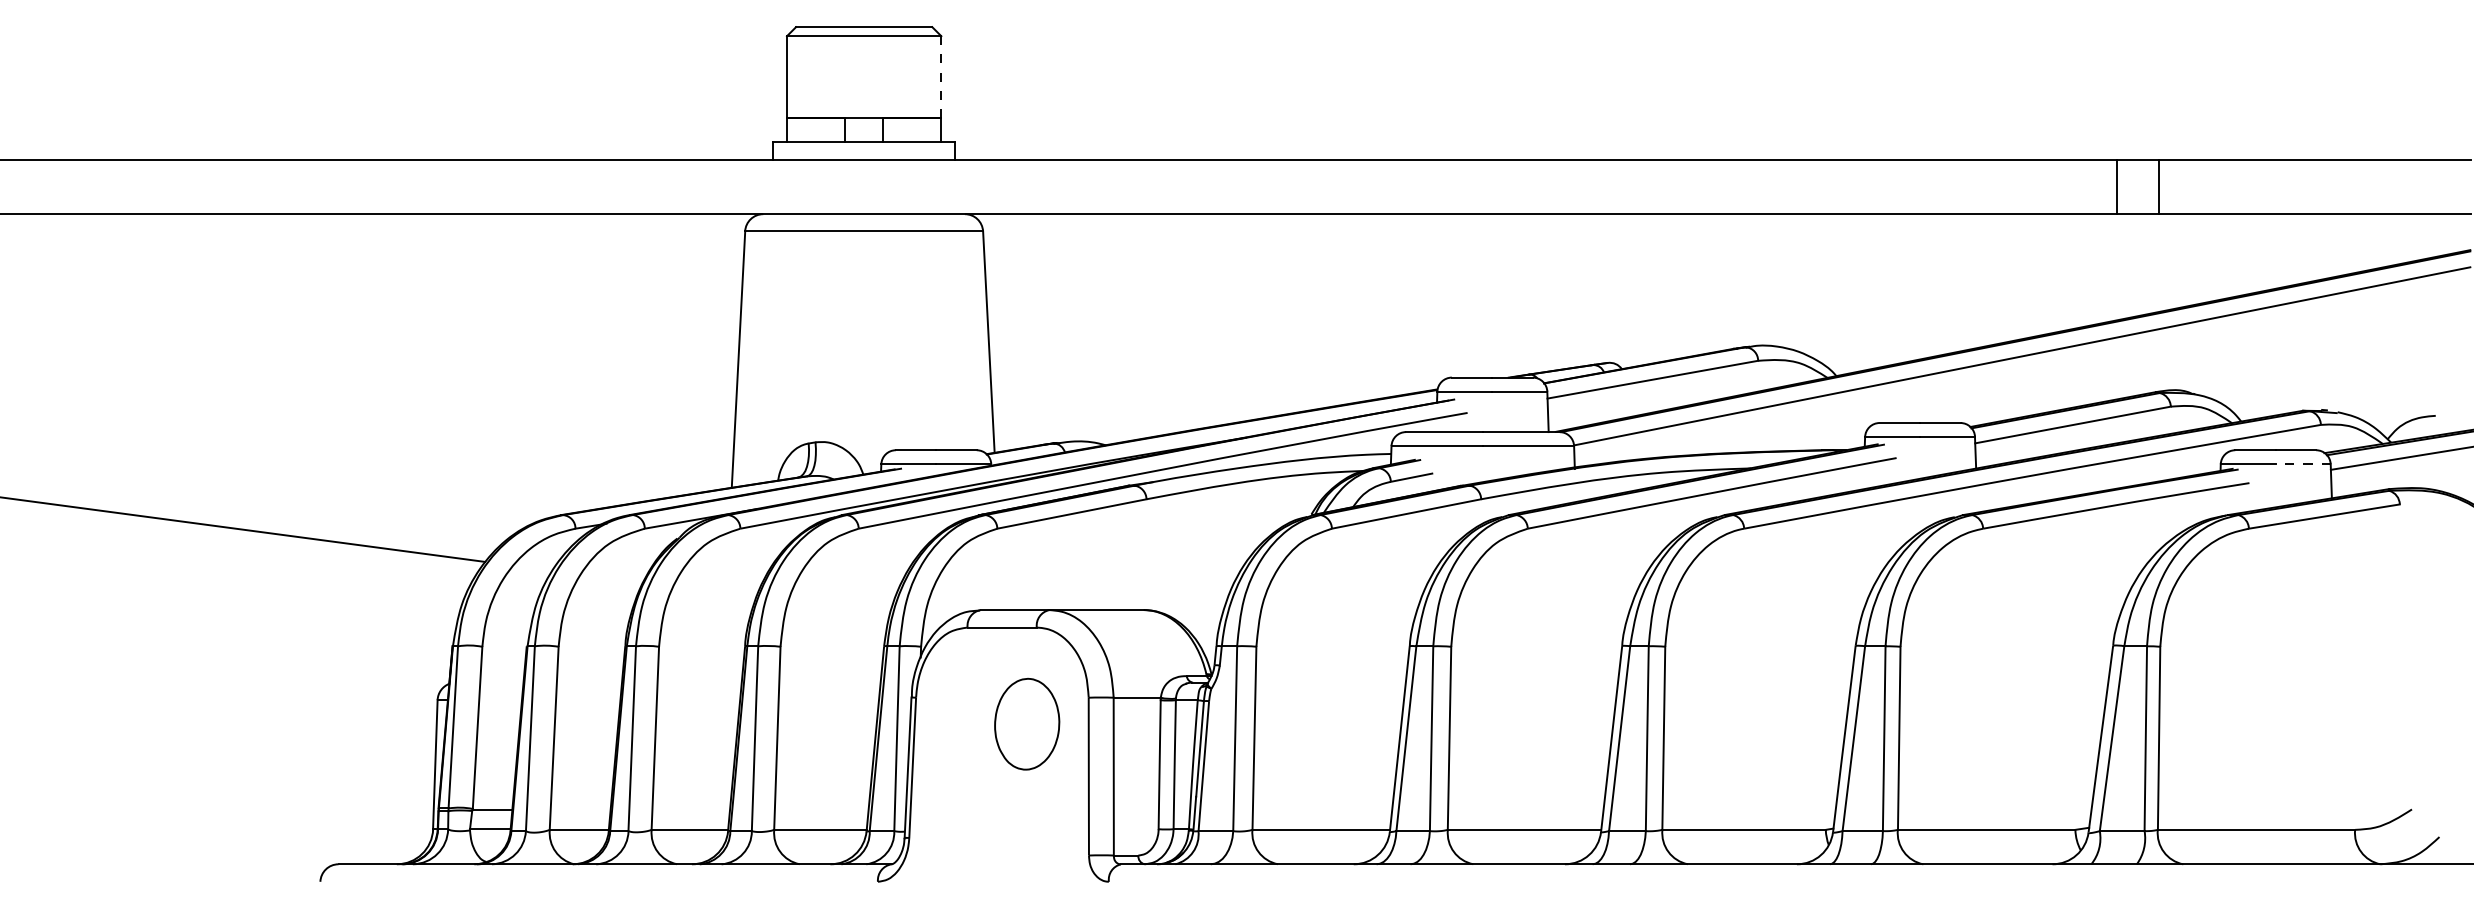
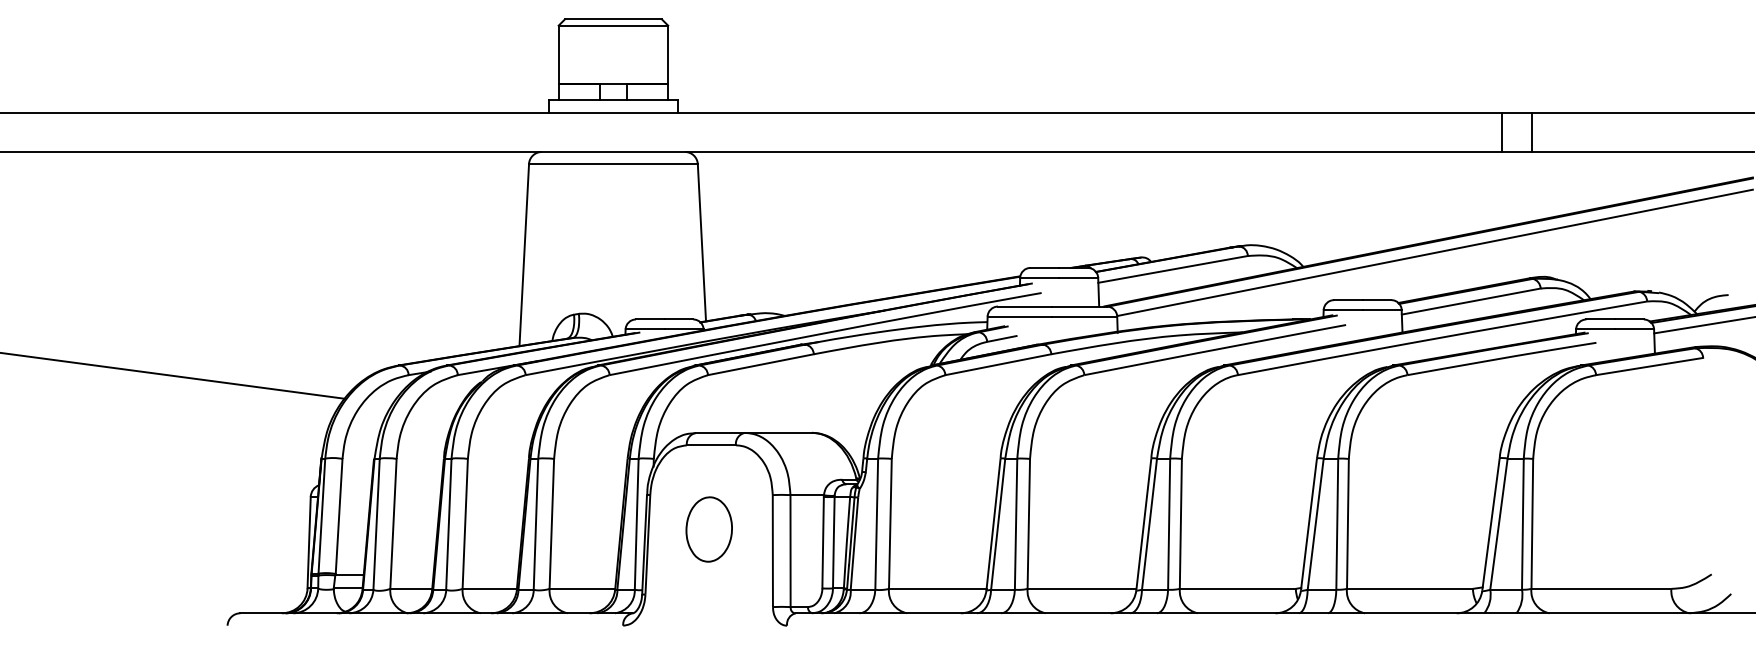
line: (941, 77) -> (668, 54), dashed -> solid
line: (2302, 464) -> (1634, 329), dashed -> solid
part: (1027, 723) -> (709, 528), moved

